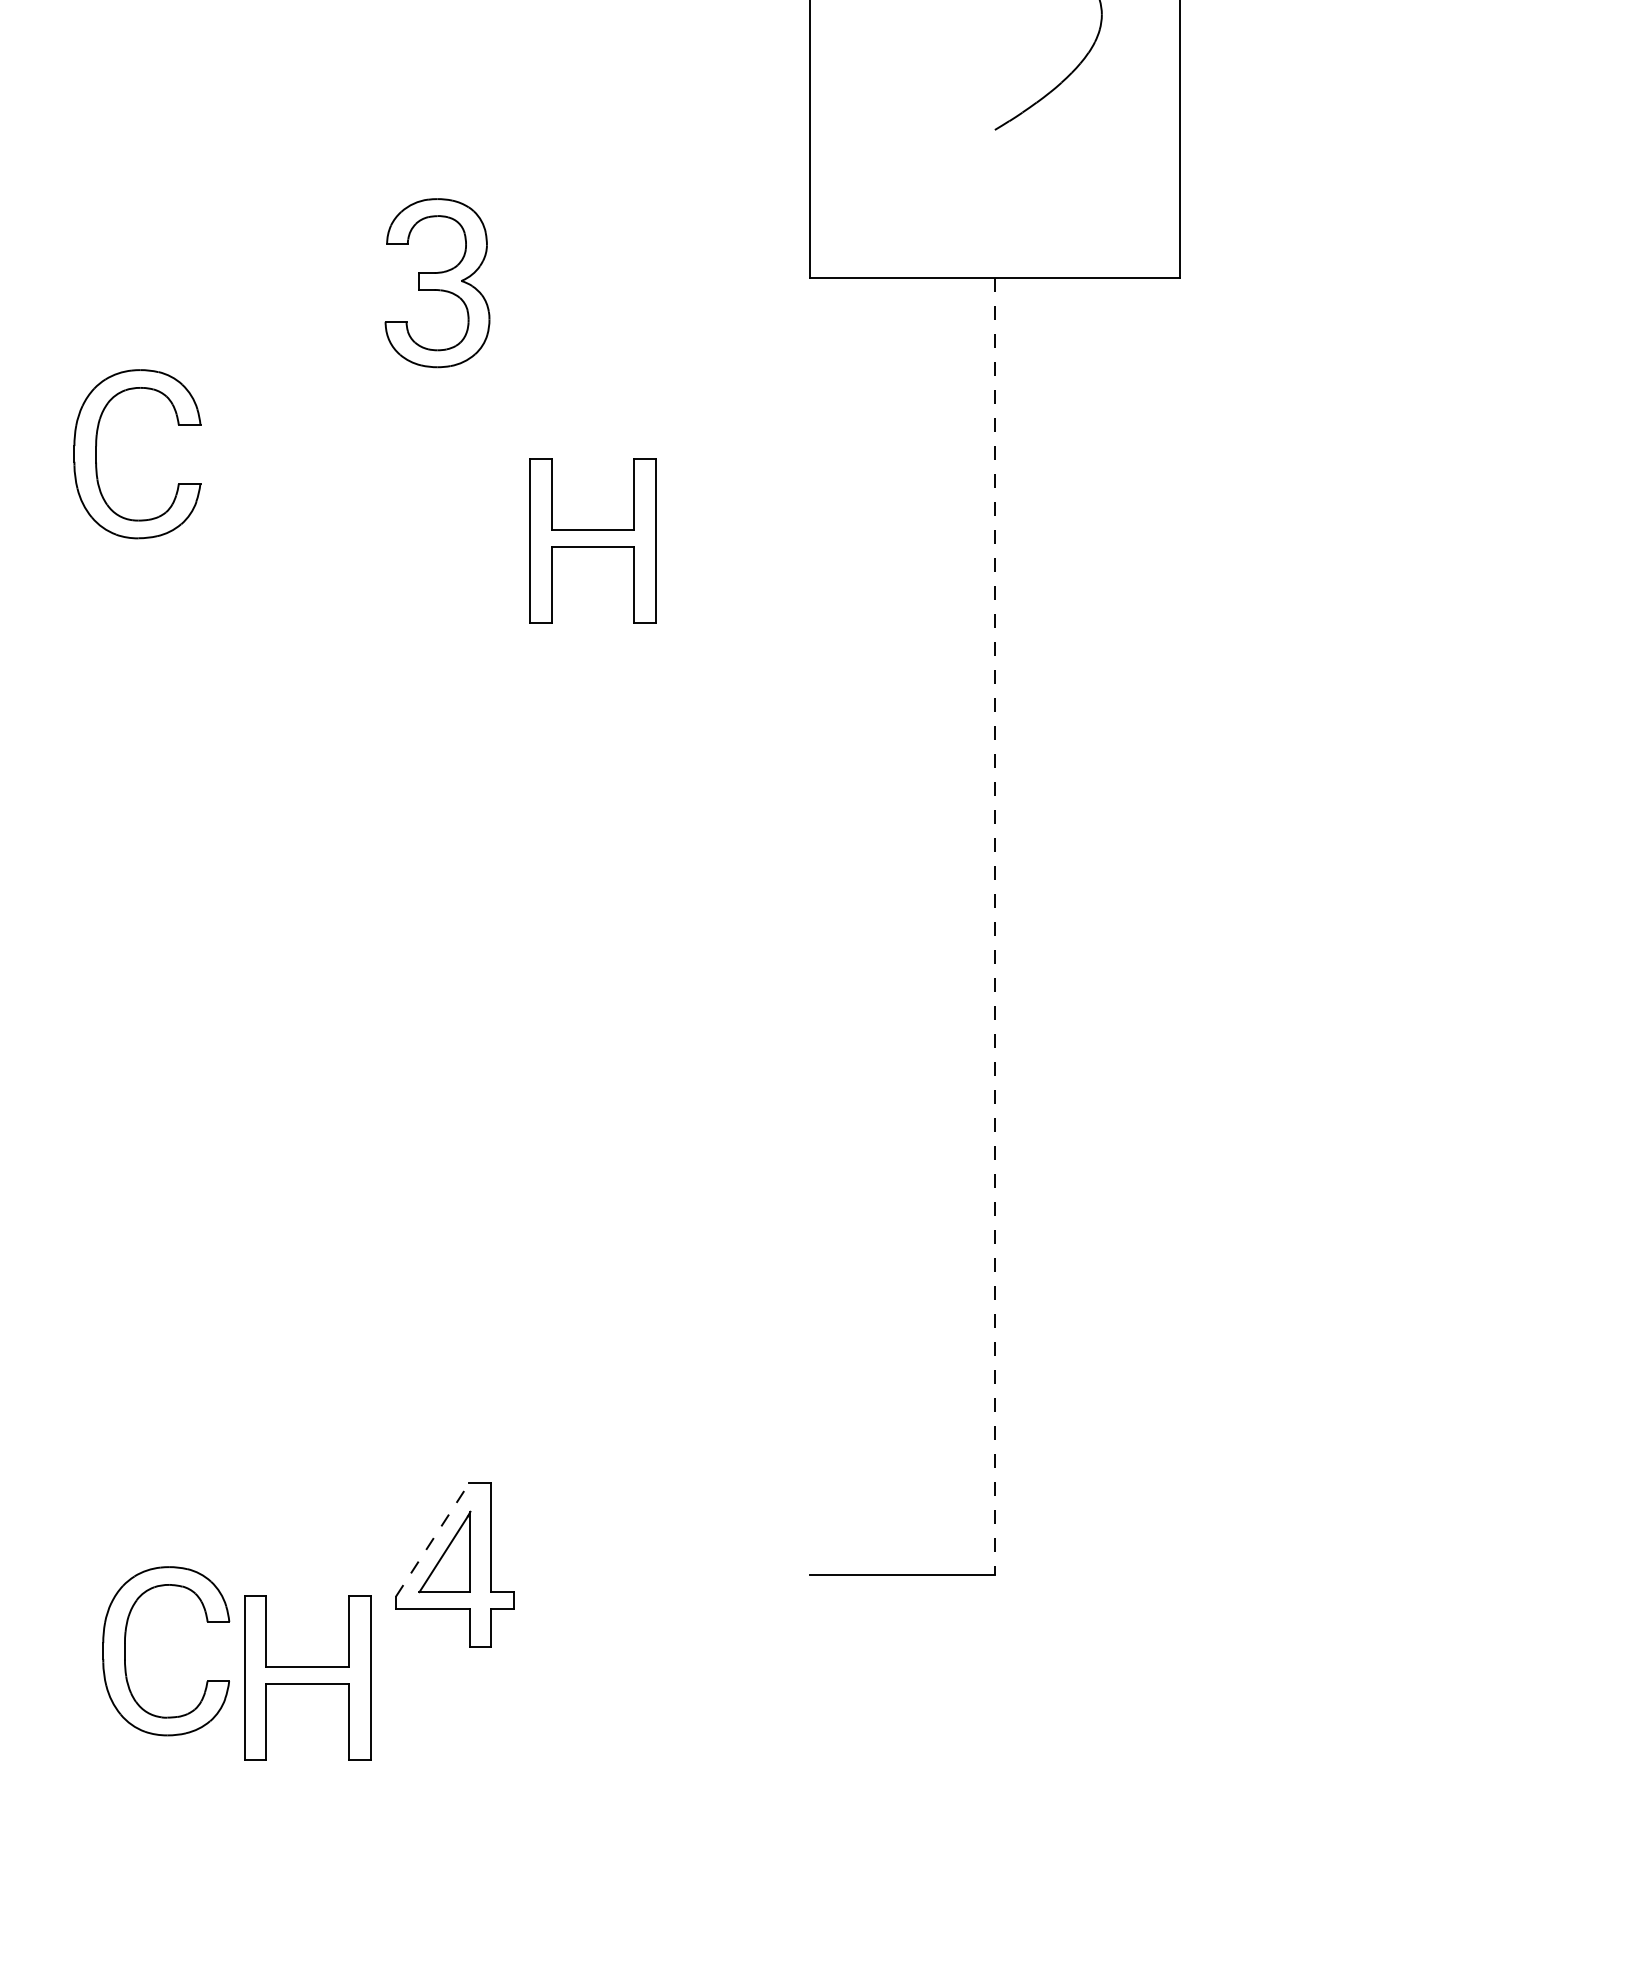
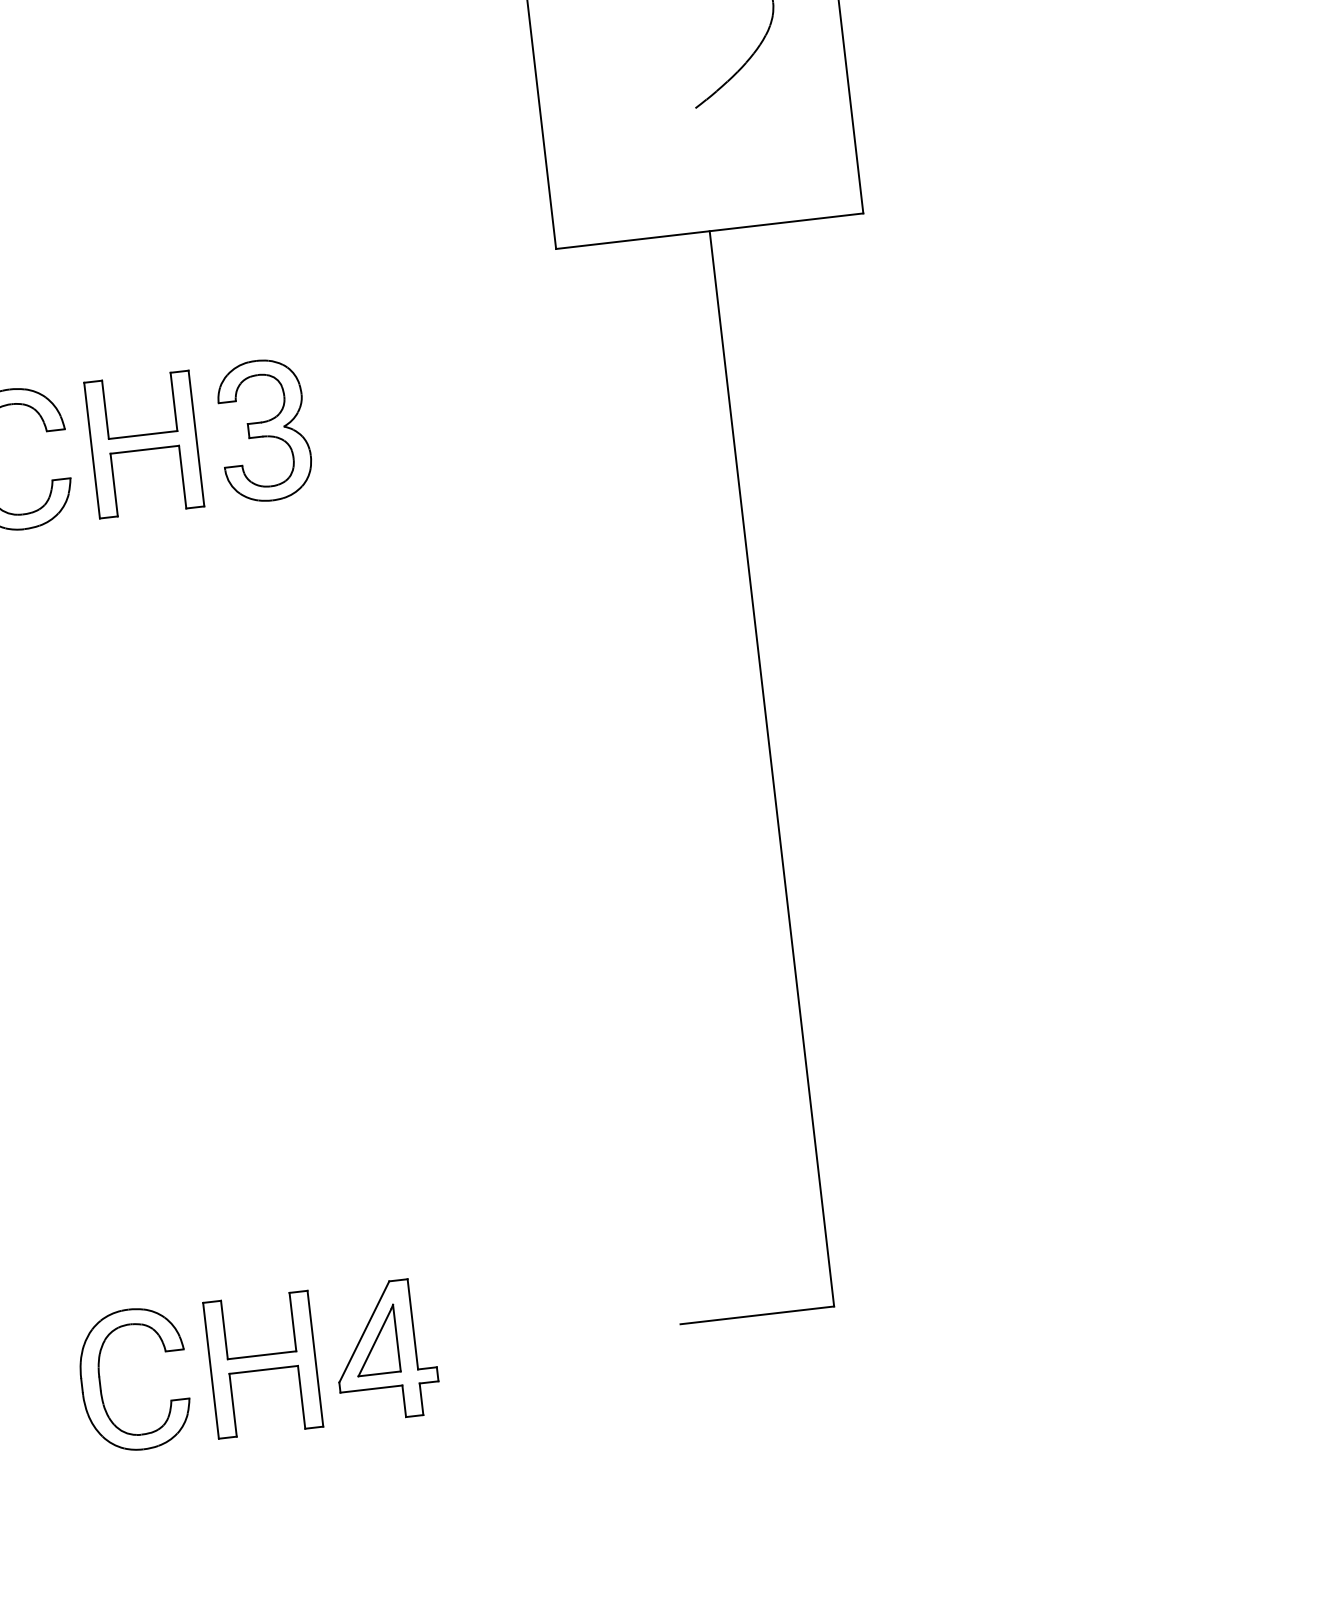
part: (437, 283) -> (264, 430), moved
part: (592, 540) -> (143, 444), moved
line: (994, 926) -> (771, 769), dashed -> solid
line: (432, 1540) -> (364, 1332), dashed -> solid
part: (125, 1651) -> (100, 1383), moved
part: (307, 1677) -> (262, 1364), moved

